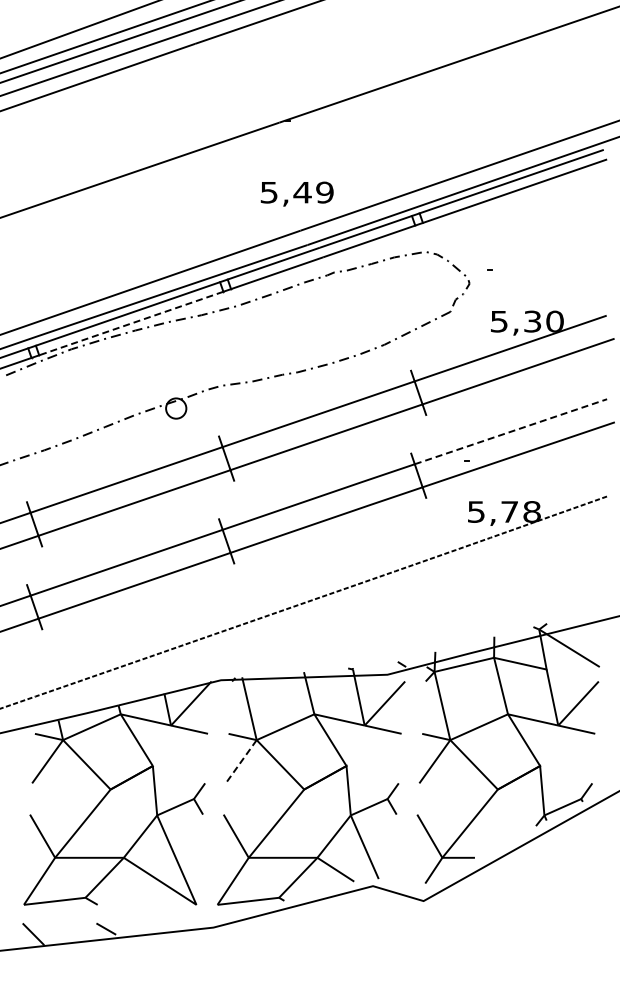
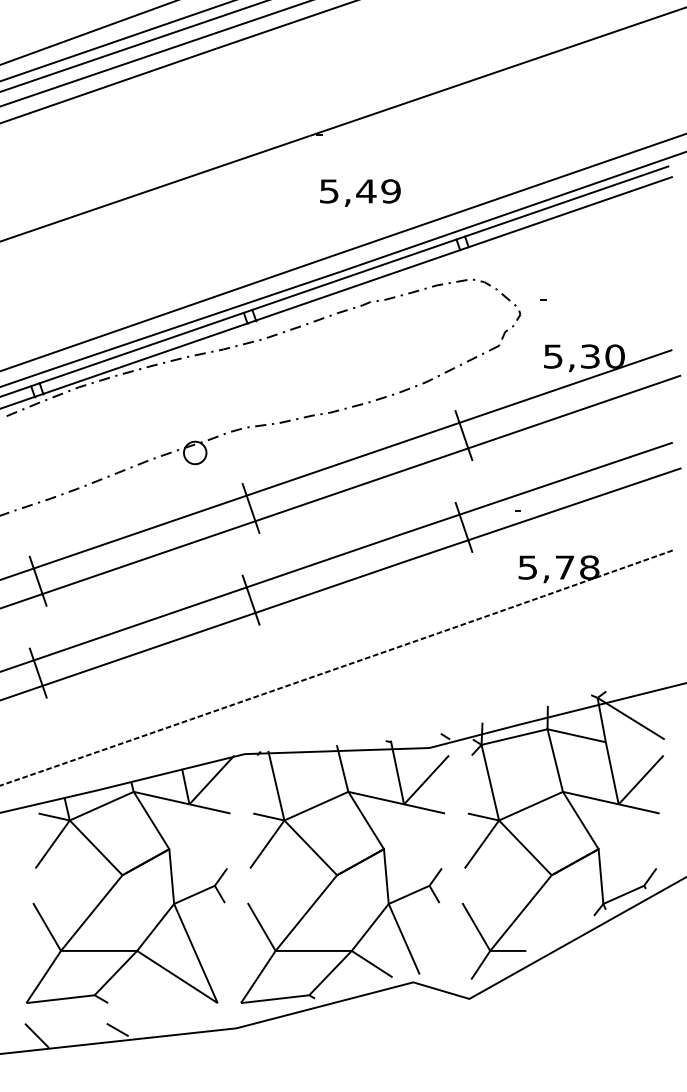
text: (296, 193) -> (359, 192), moved
line: (130, 323) -> (144, 358), dashed -> solid
line: (511, 431) -> (566, 478), dashed -> solid
line: (241, 761) -> (267, 844), dashed -> solid

